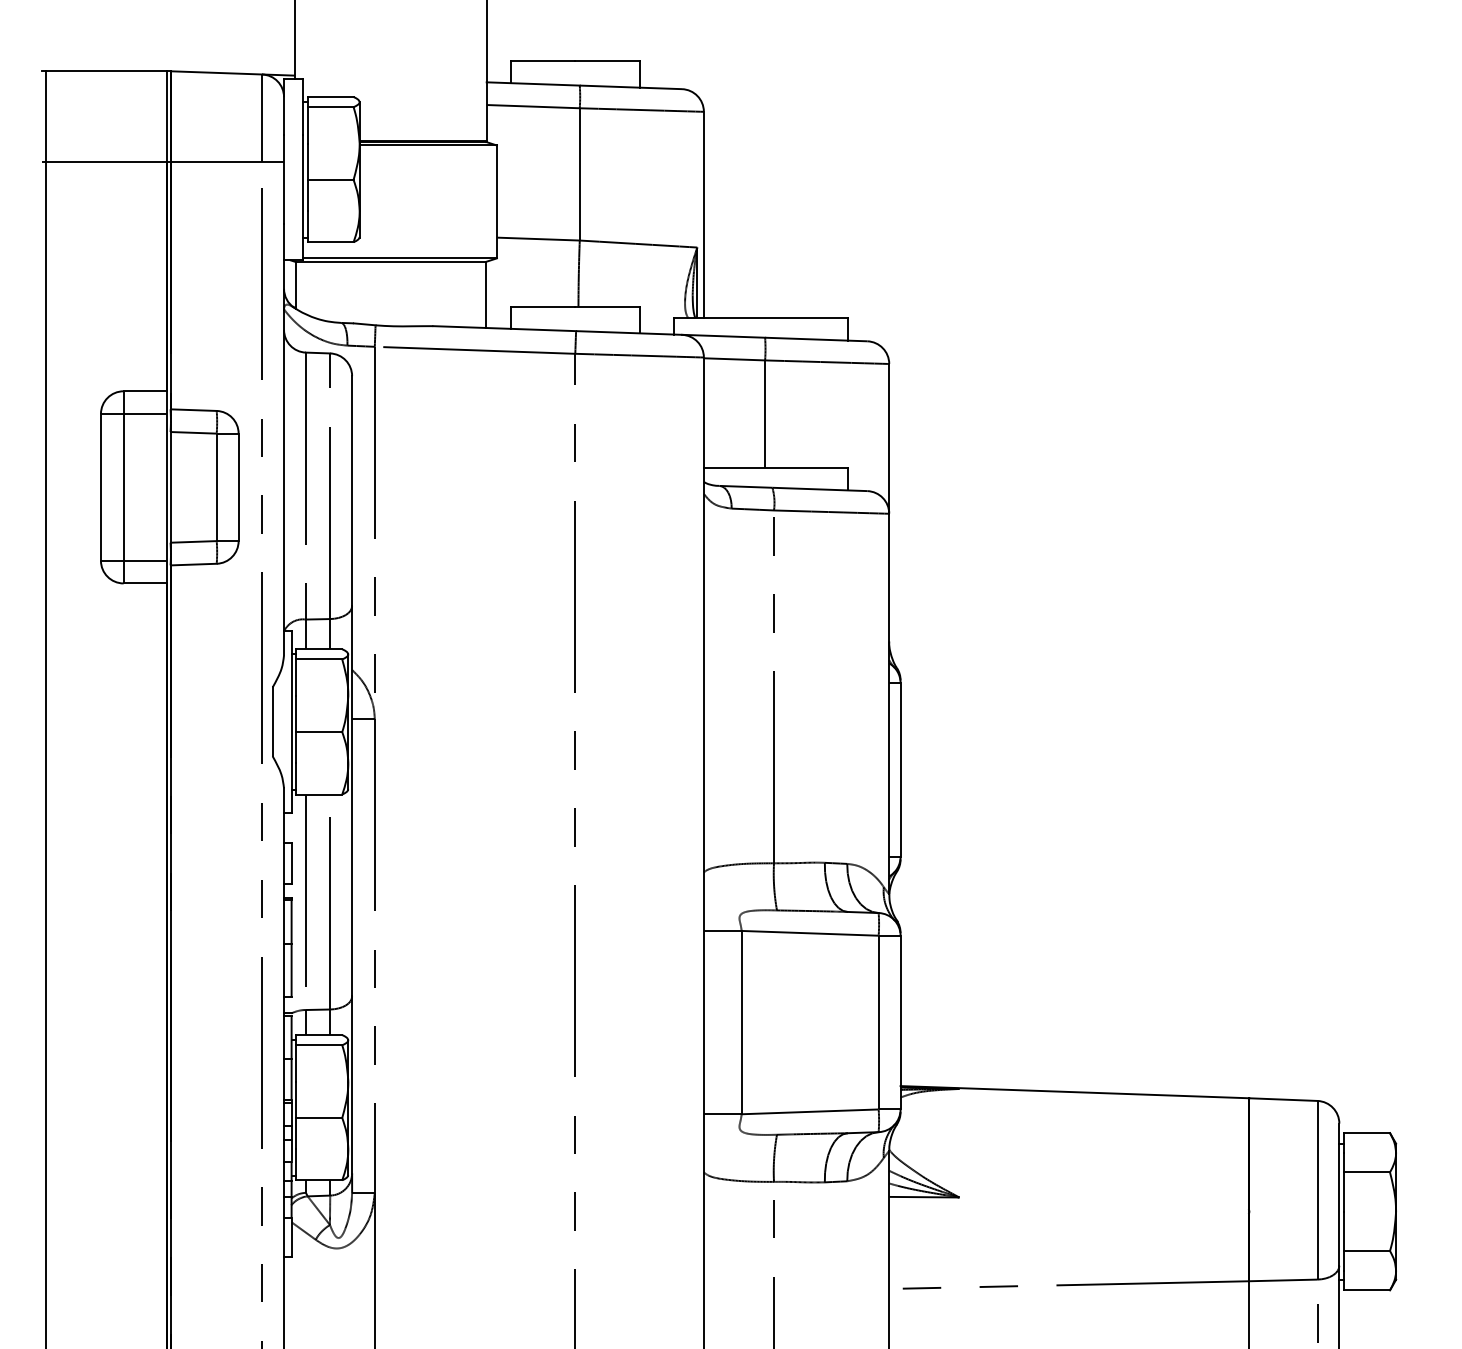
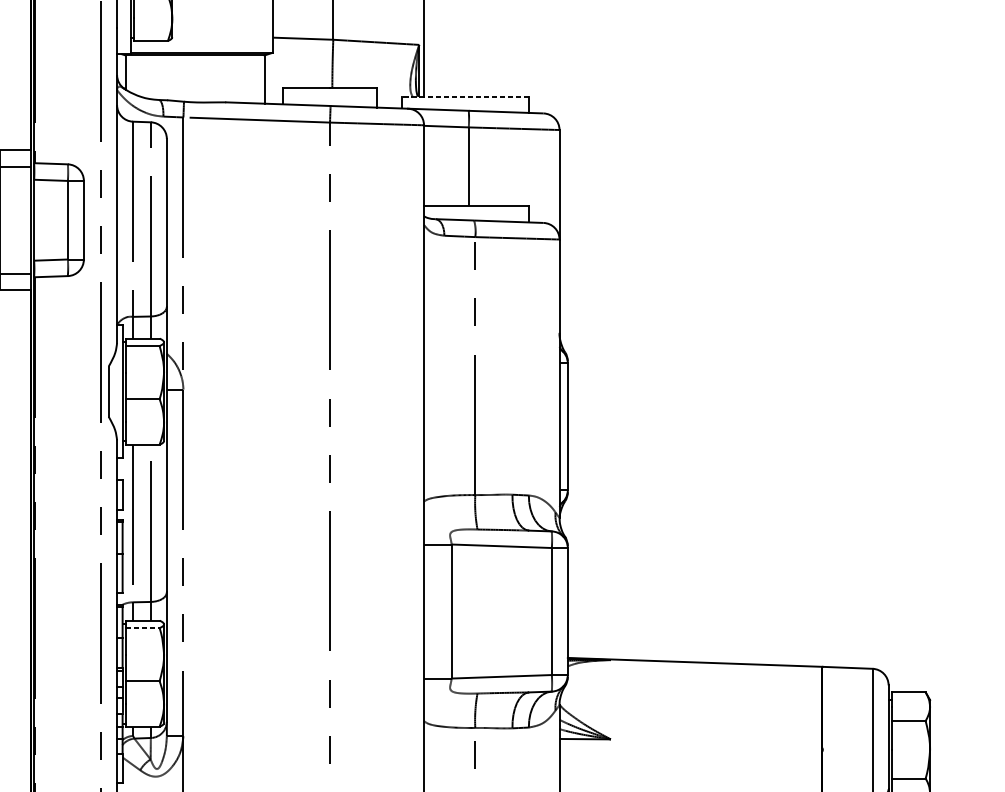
line: (760, 318) -> (465, 96), solid -> dashed
line: (319, 1045) -> (143, 628), solid -> dashed

